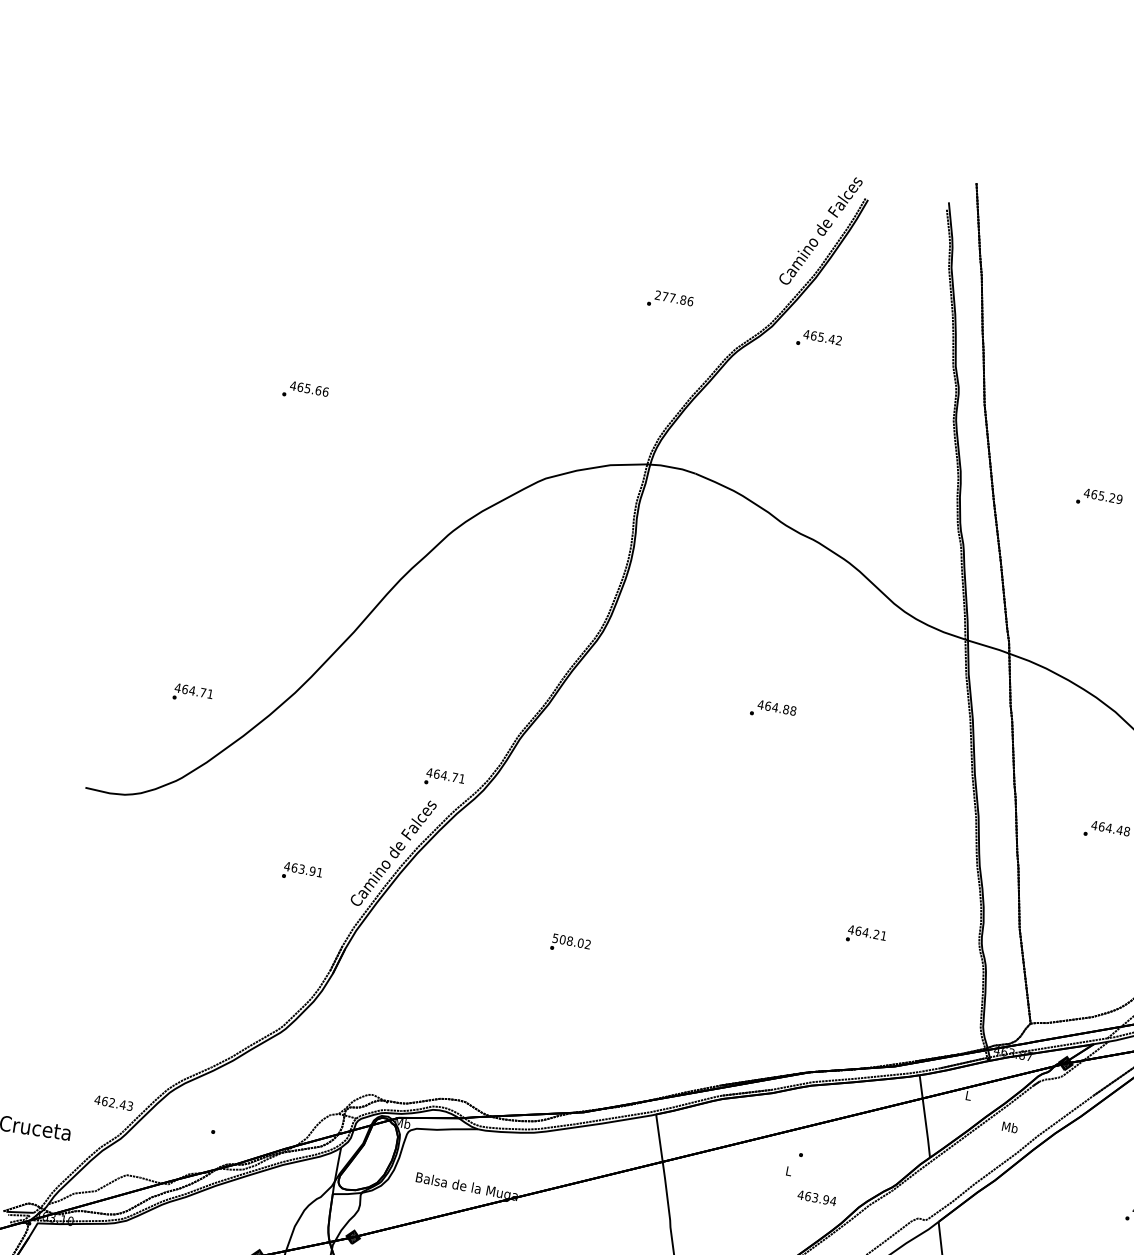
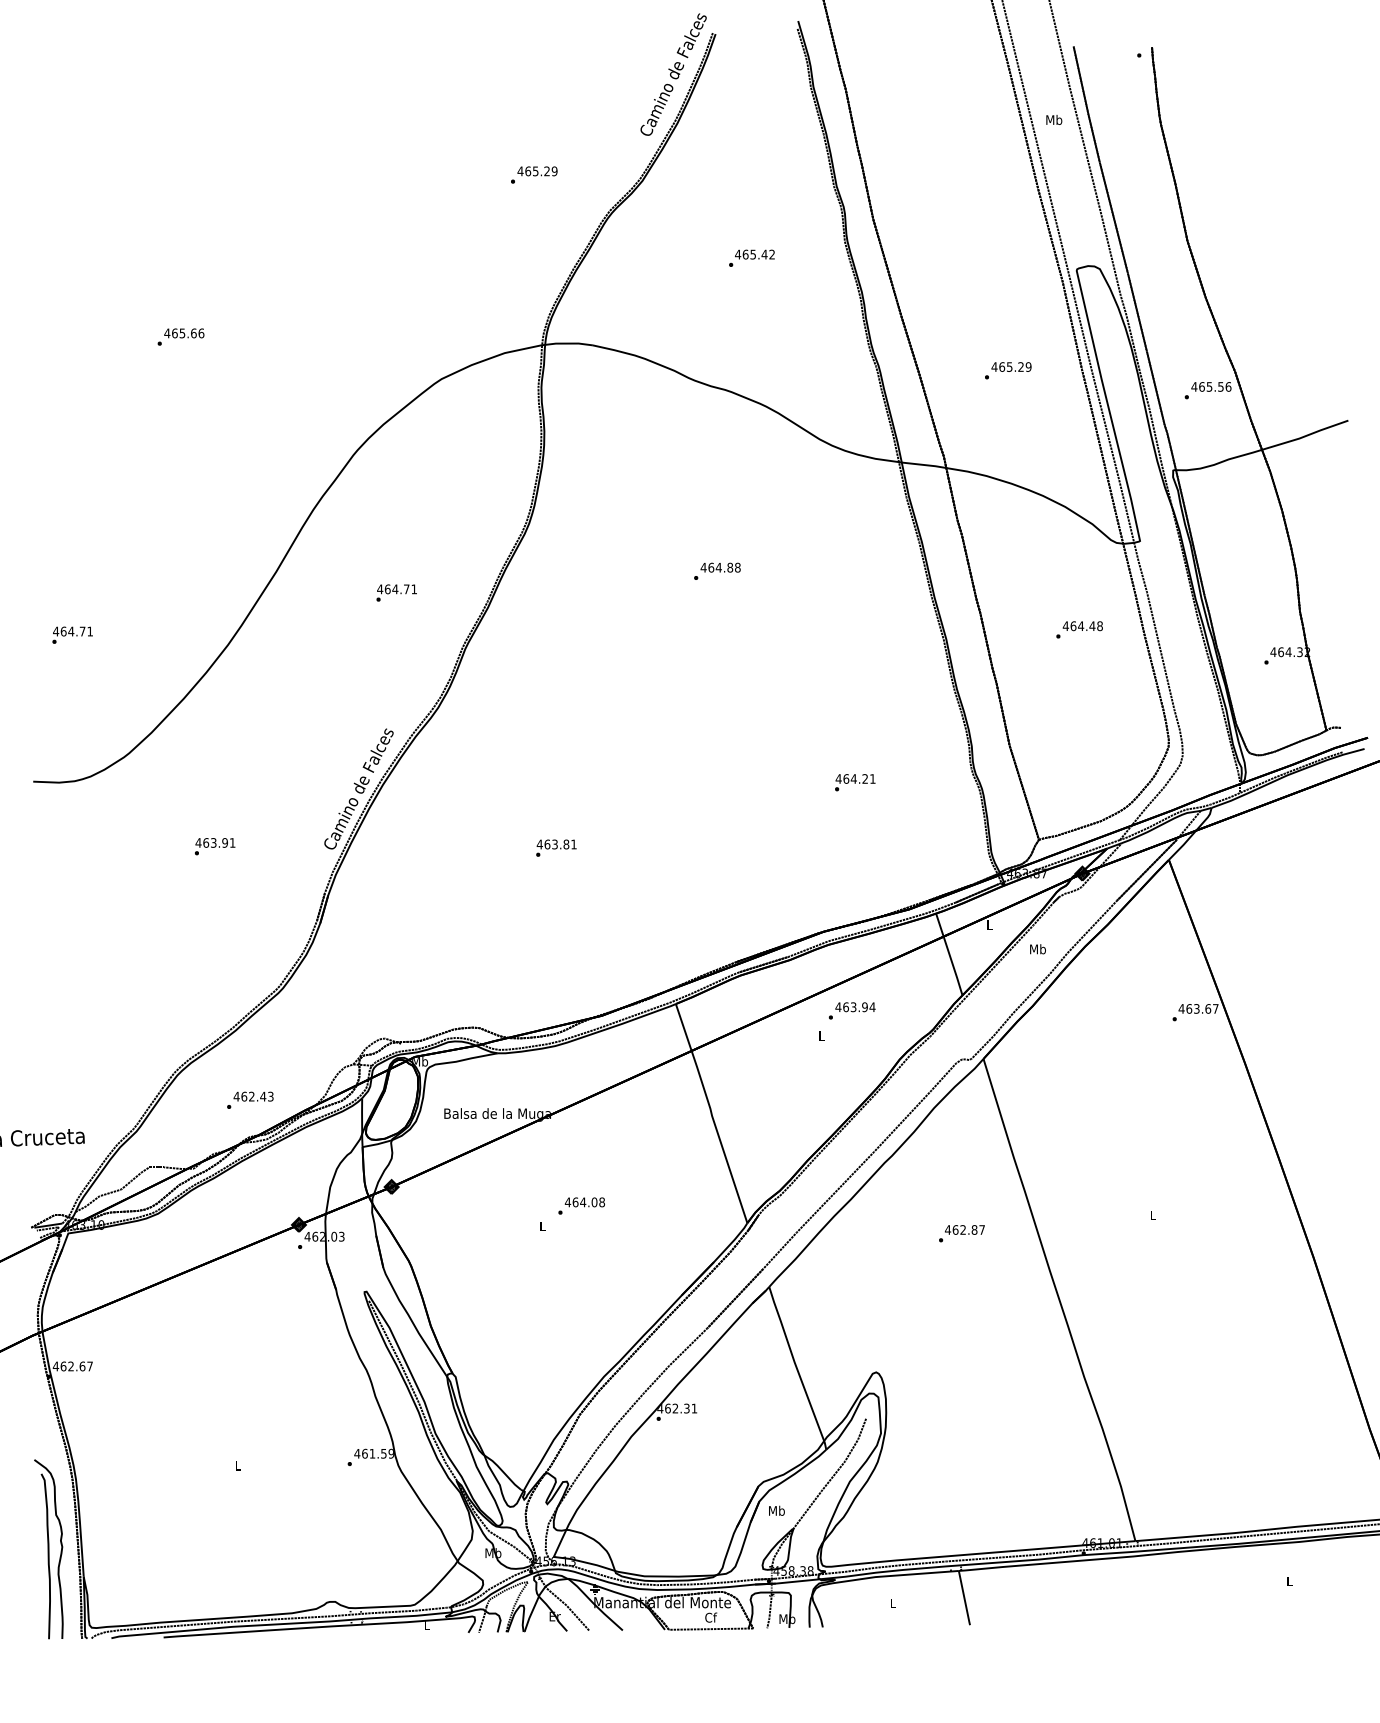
text: (674, 298) -> (537, 171), 277.86 -> 465.29
text: (818, 339) -> (751, 257), moved
text: (1099, 499) -> (1008, 370), moved
text: (193, 693) -> (72, 634), moved
text: (444, 778) -> (396, 592), moved
text: (302, 872) -> (215, 846), moved
text: (571, 941) -> (556, 844), 508.02 -> 463.81
text: (113, 1102) -> (253, 1096), moved
text: (817, 1198) -> (855, 1007), moved

